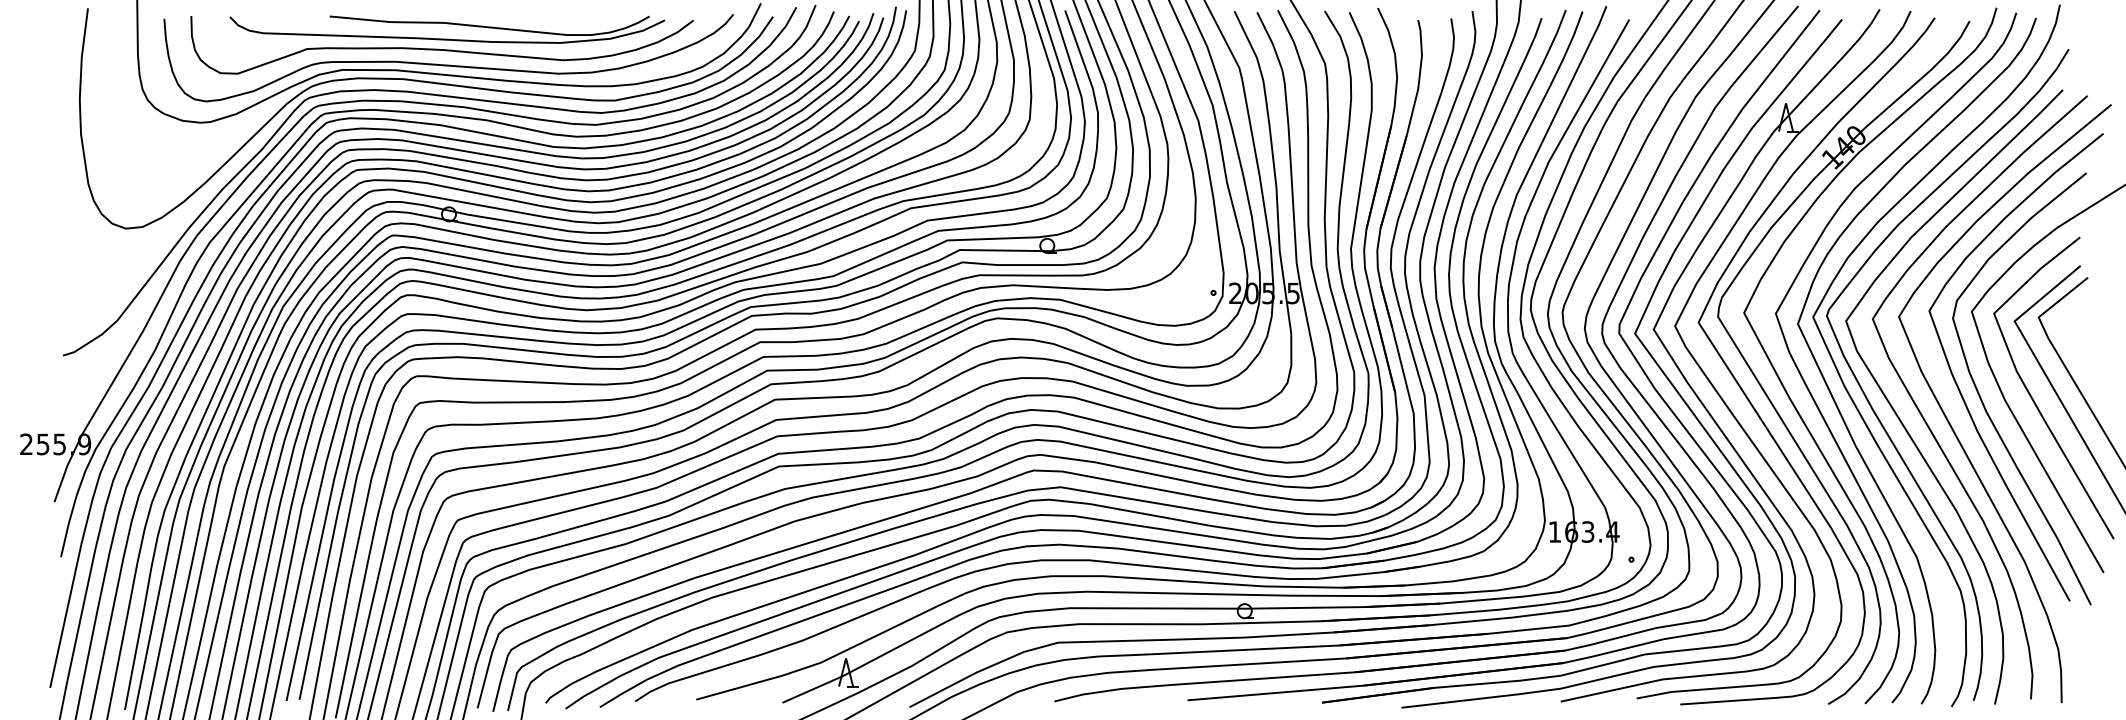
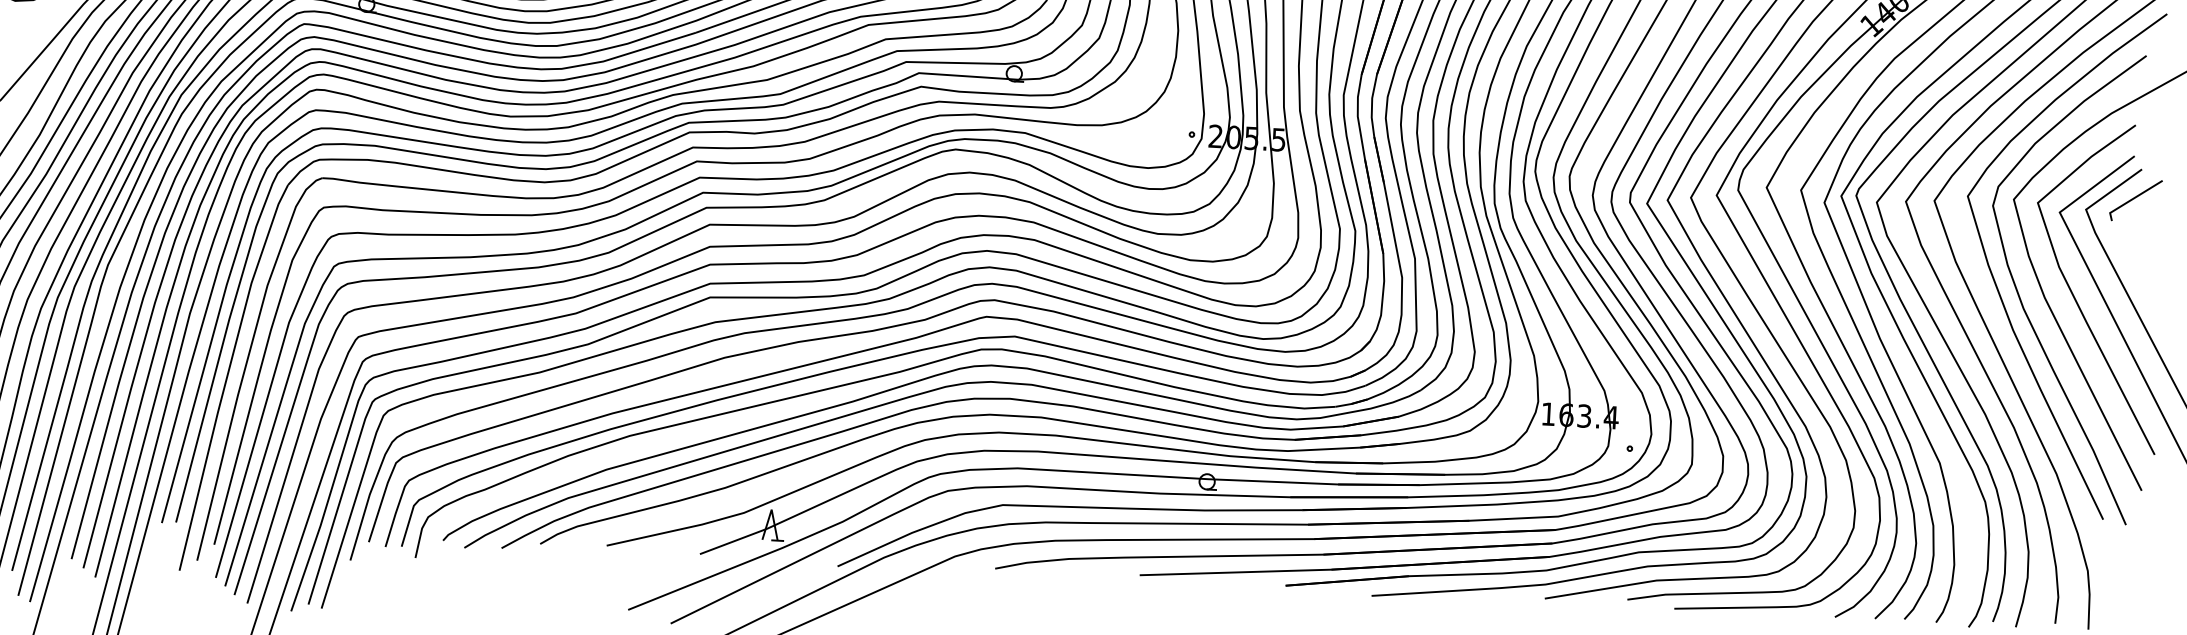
line: (2082, 305) -> (2134, 199), added

